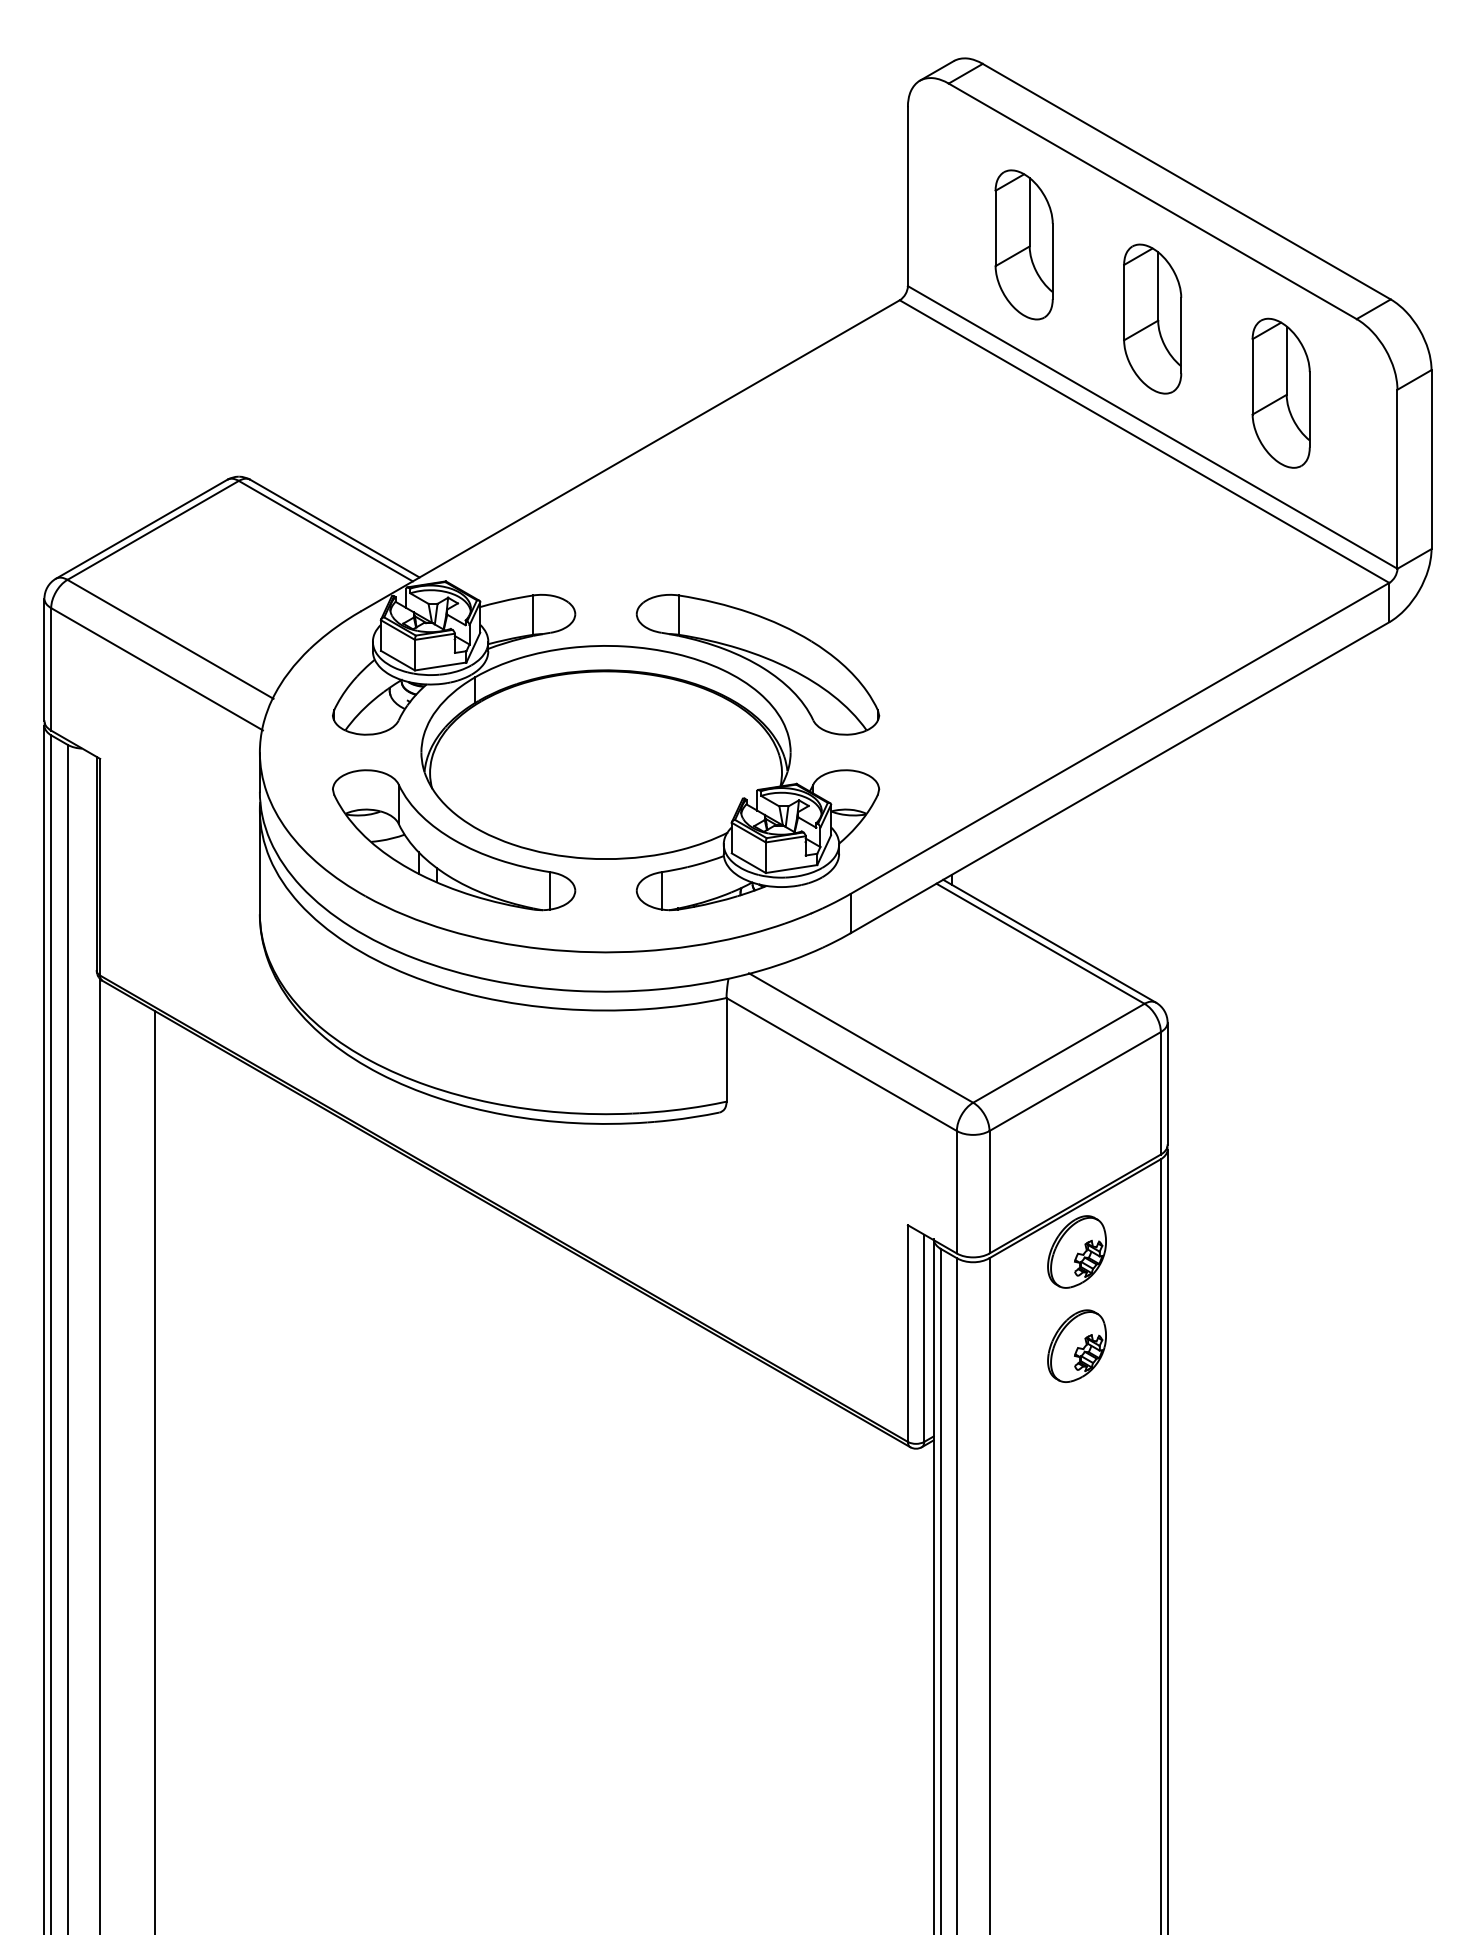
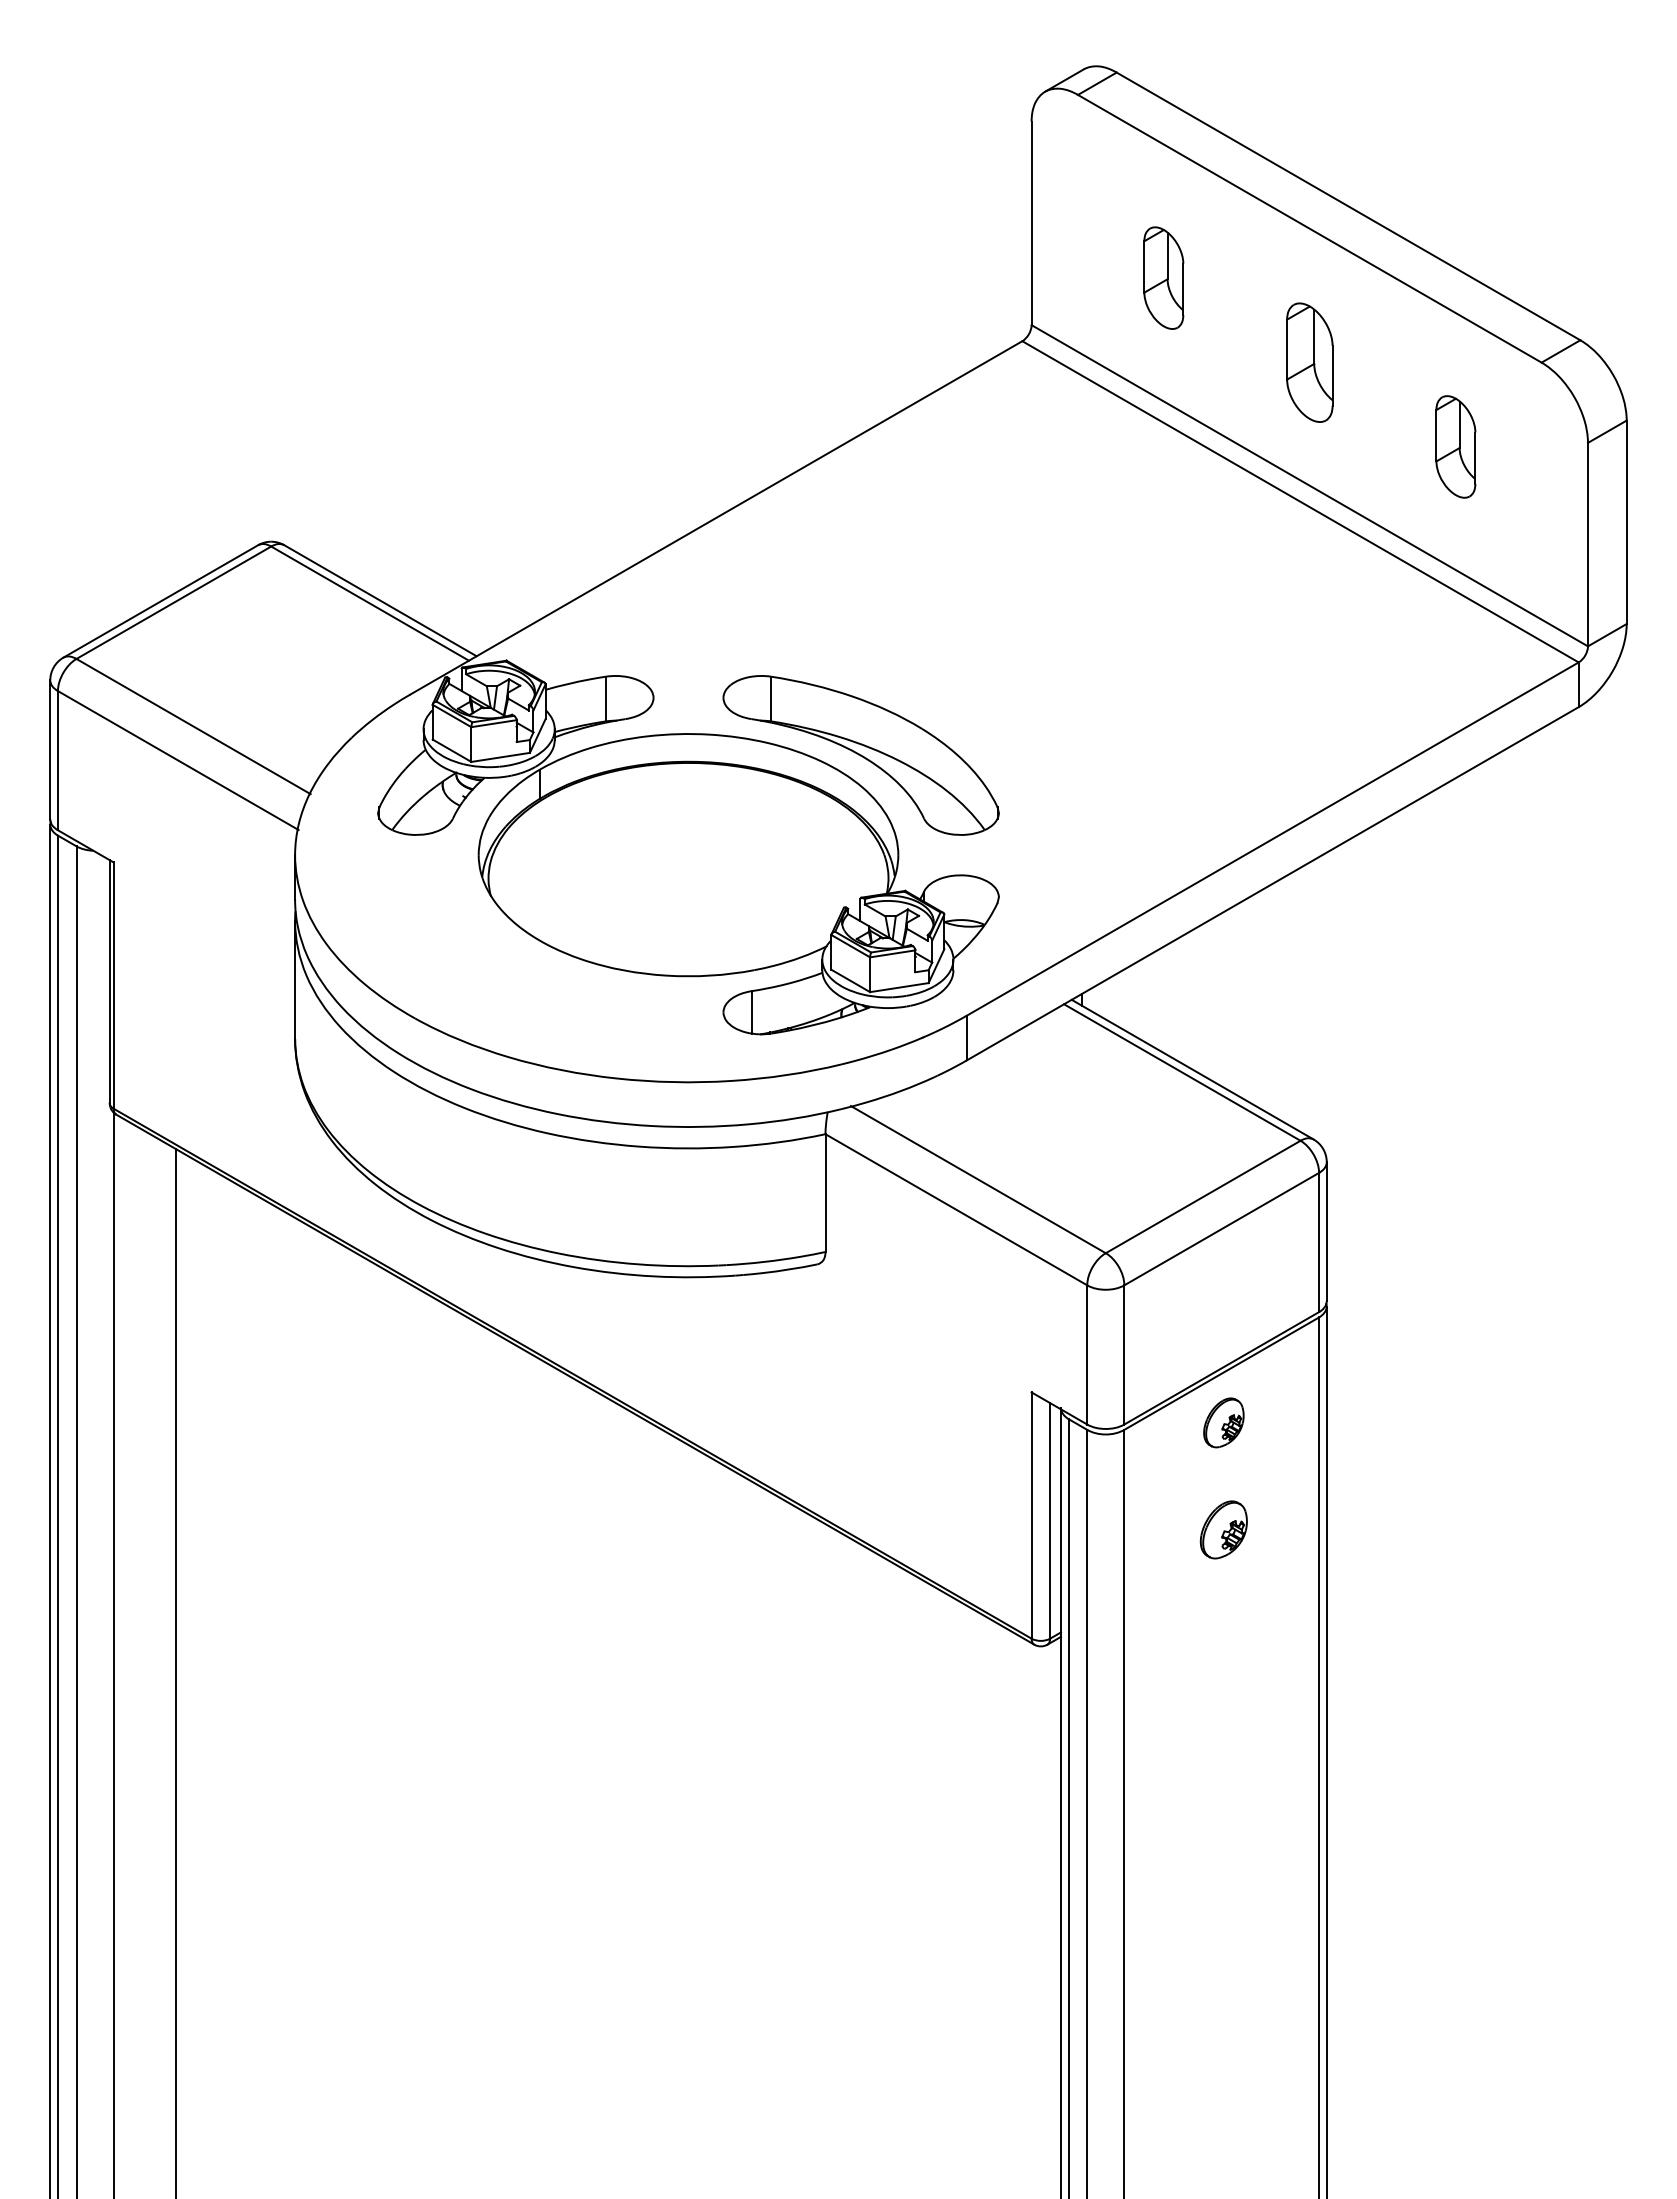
part: (1023, 244) -> (1163, 277), size x0.6
part: (1152, 319) -> (1309, 362), size x0.7
part: (1280, 392) -> (1455, 446), size x0.6
part: (453, 839) -> (515, 954), removed
part: (1076, 1251) -> (1223, 1422), size x0.6
part: (1076, 1345) -> (1223, 1529), size x0.7

